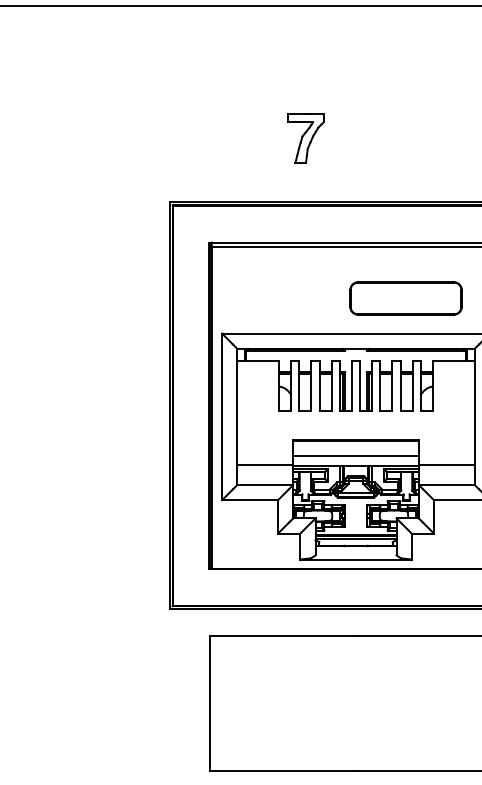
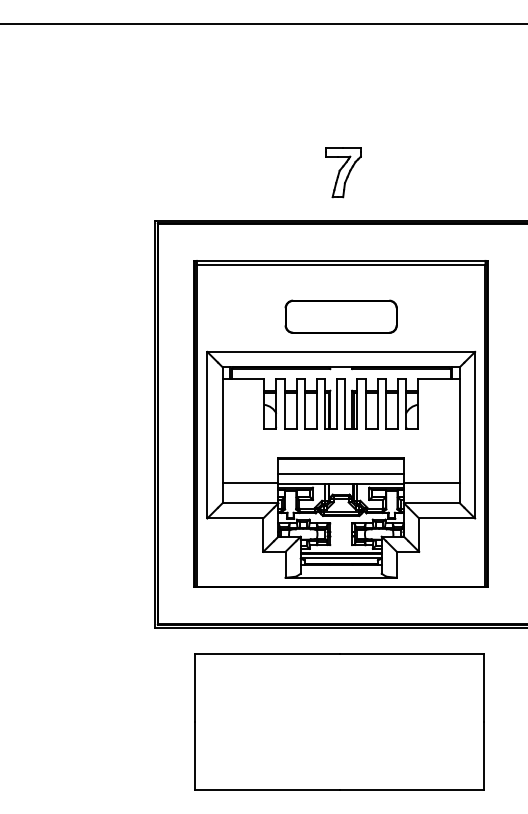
part: (306, 138) -> (343, 172), moved
part: (405, 298) -> (340, 316), moved

